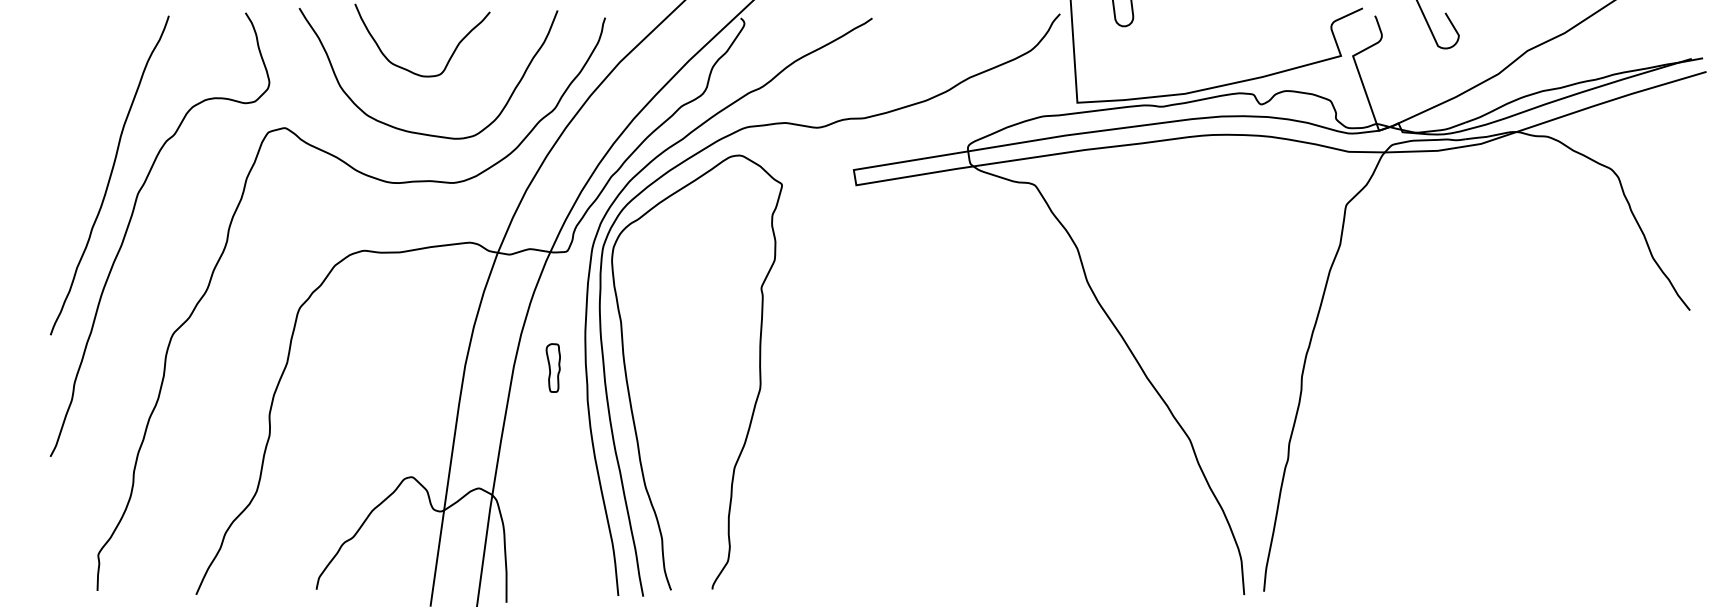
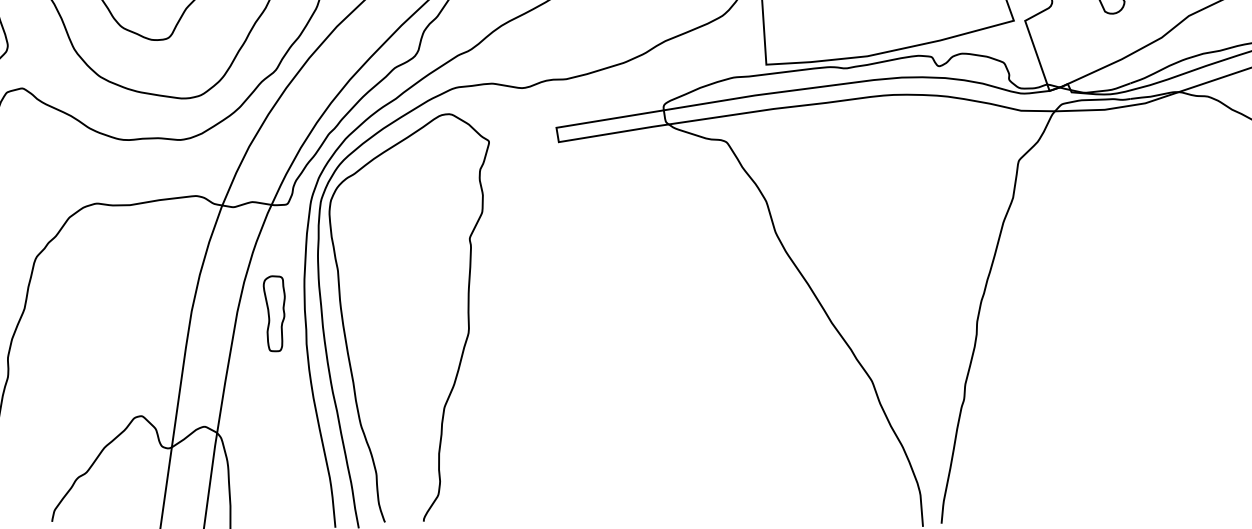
part: (553, 367) -> (274, 313), size x1.67

